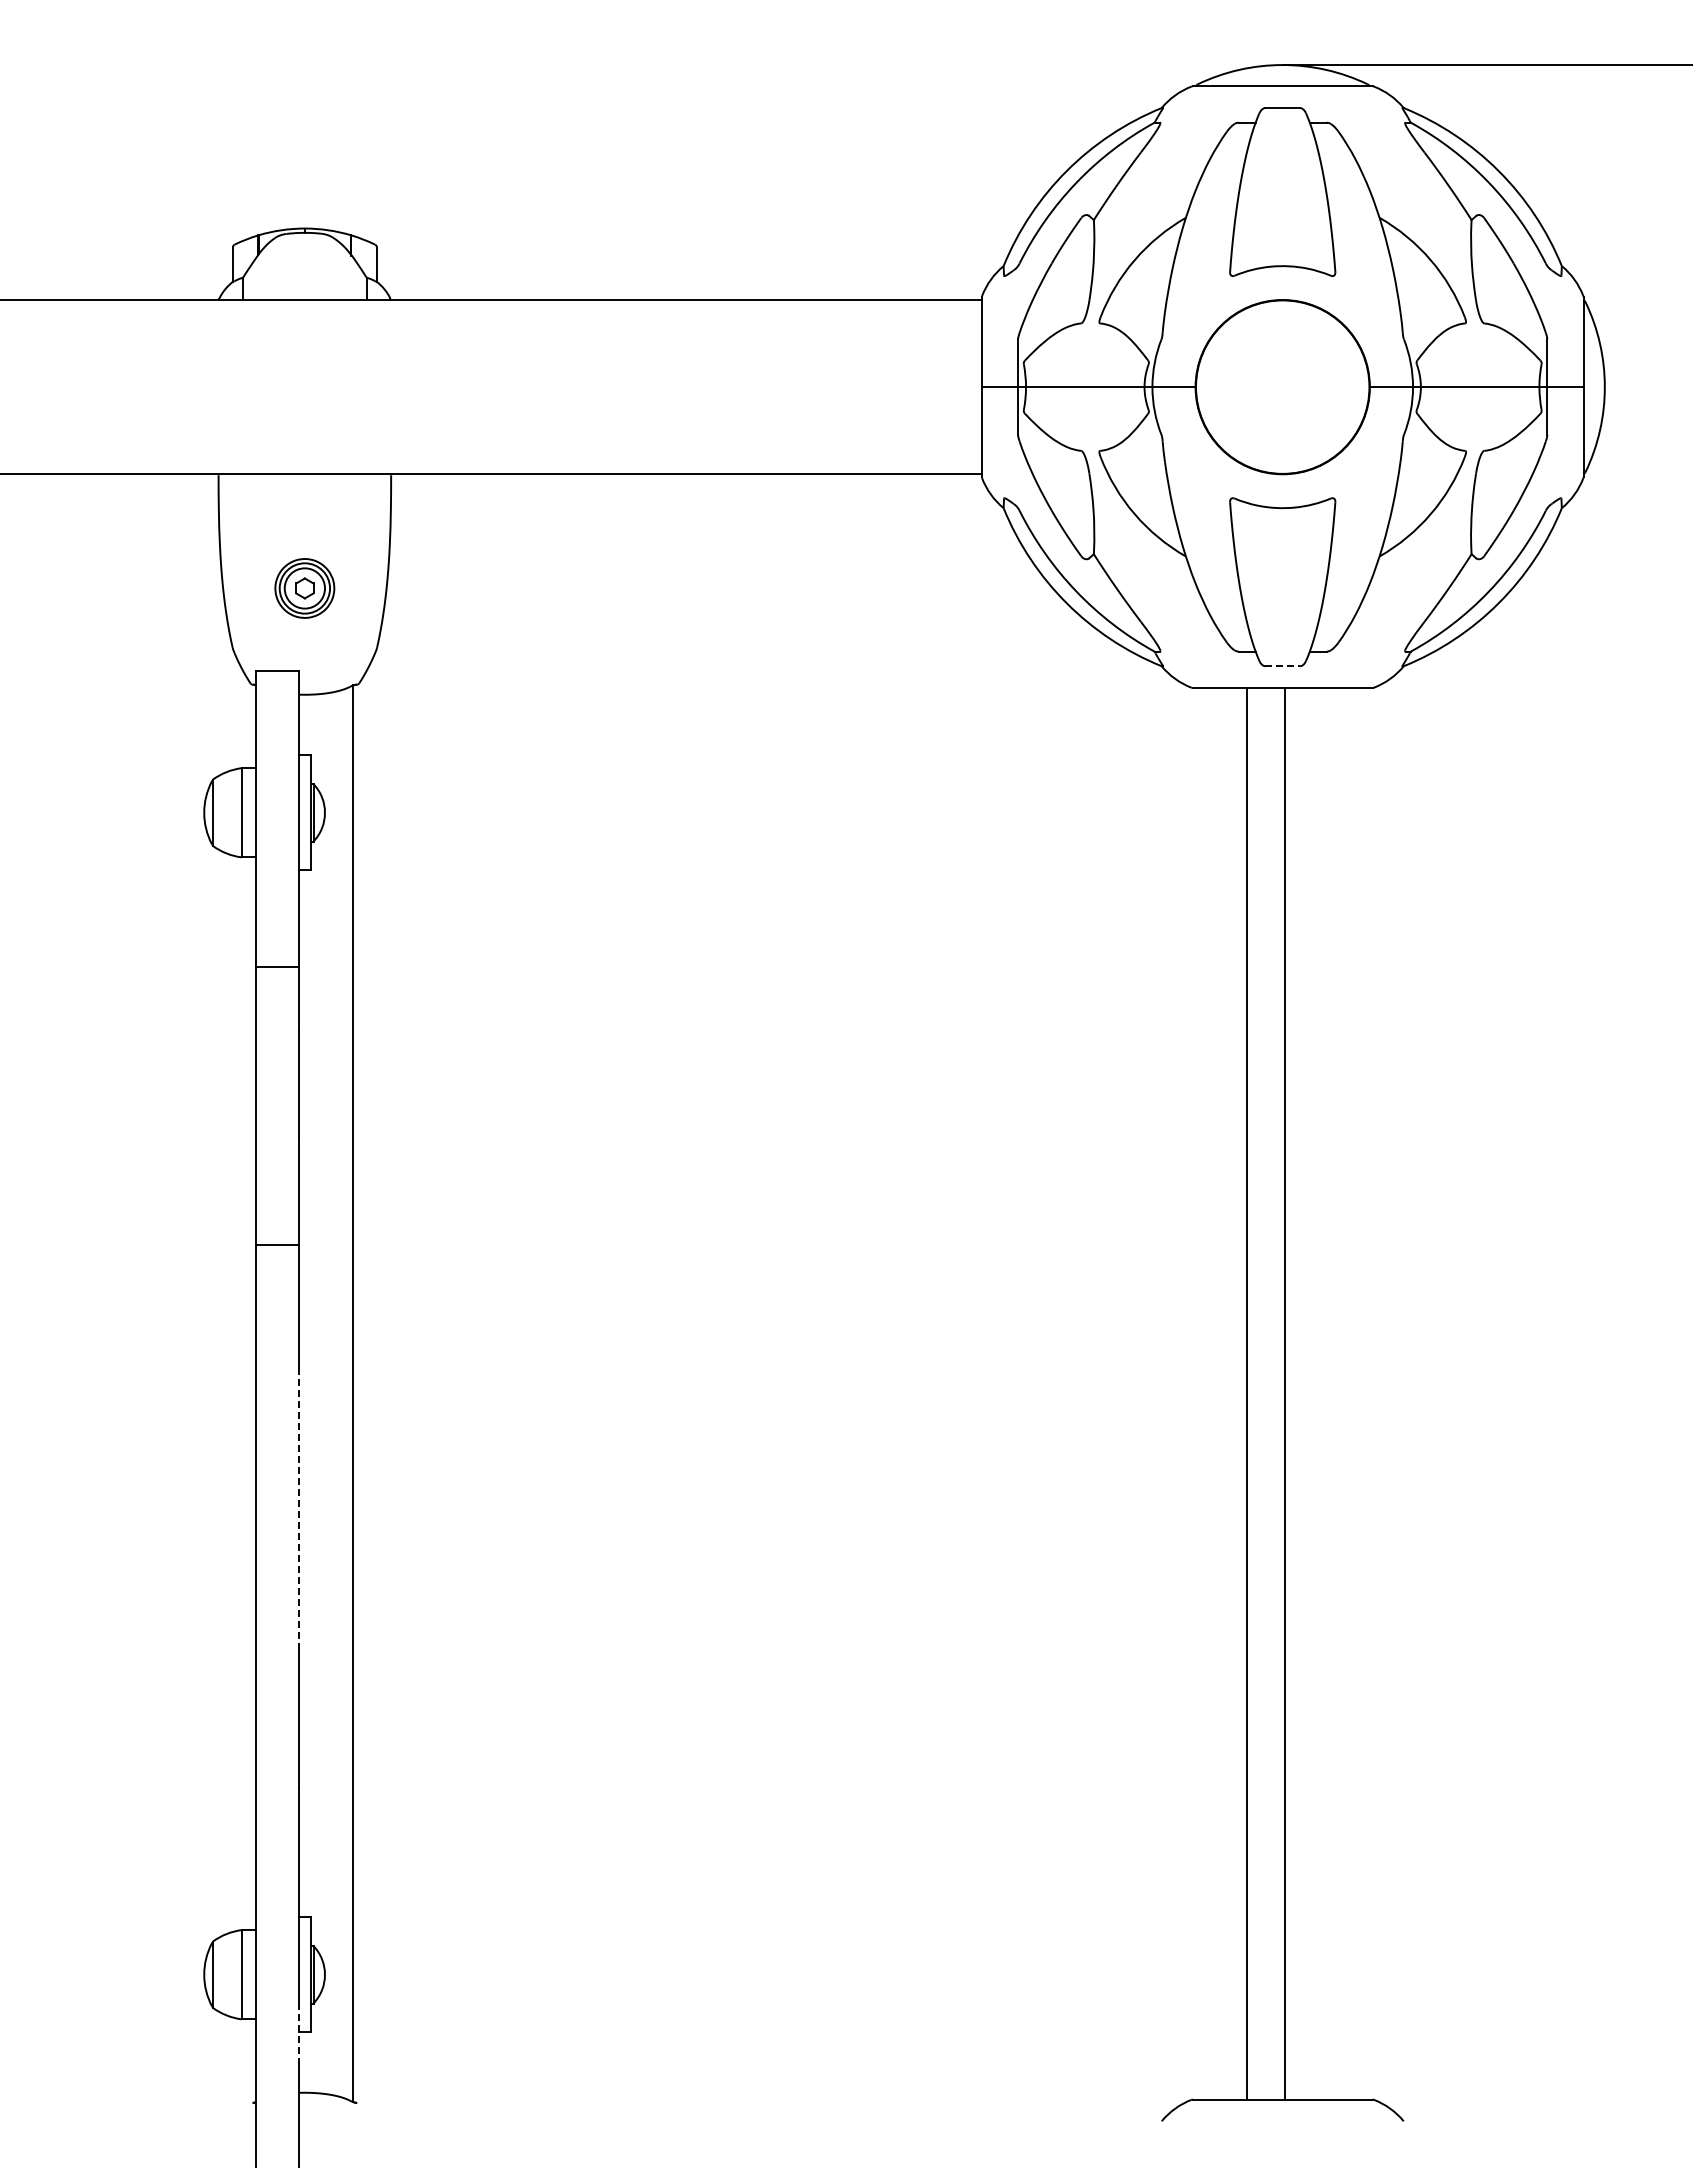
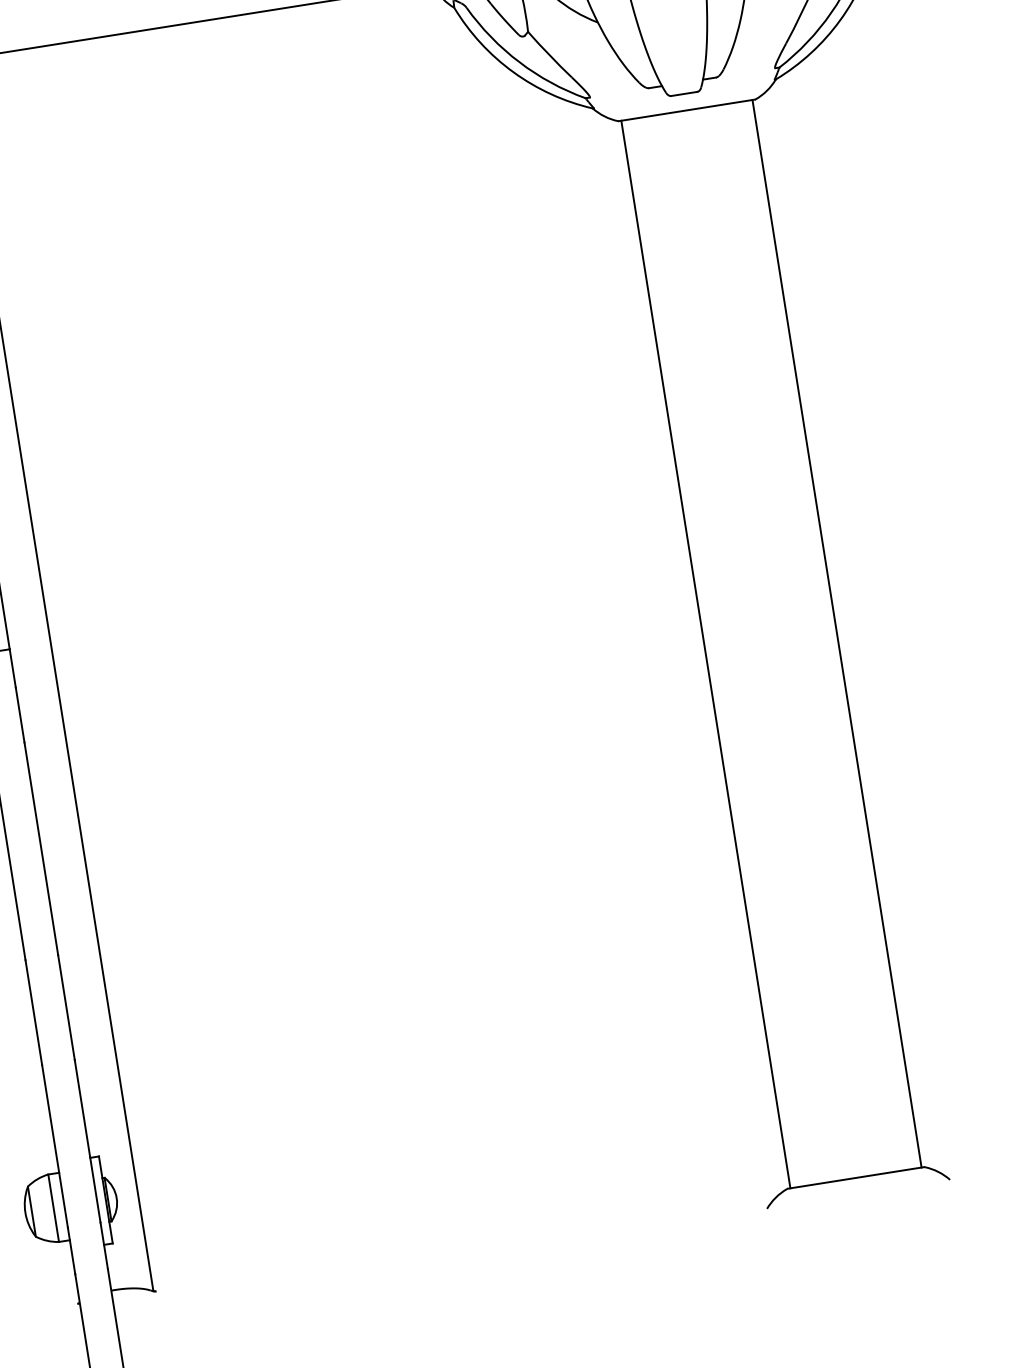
line: (1283, 666) -> (684, 94), dashed -> solid
line: (1247, 1393) -> (706, 654), moved
line: (1285, 1393) -> (837, 633), moved
line: (299, 1508) -> (41, 848), dashed -> solid
line: (299, 2033) -> (104, 1245), dashed -> solid

